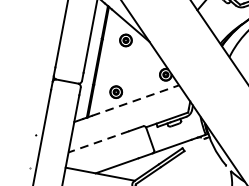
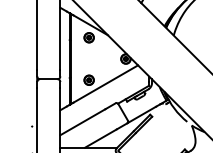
line: (136, 100) -> (106, 83), dashed -> solid
line: (98, 142) -> (82, 122), dashed -> solid

